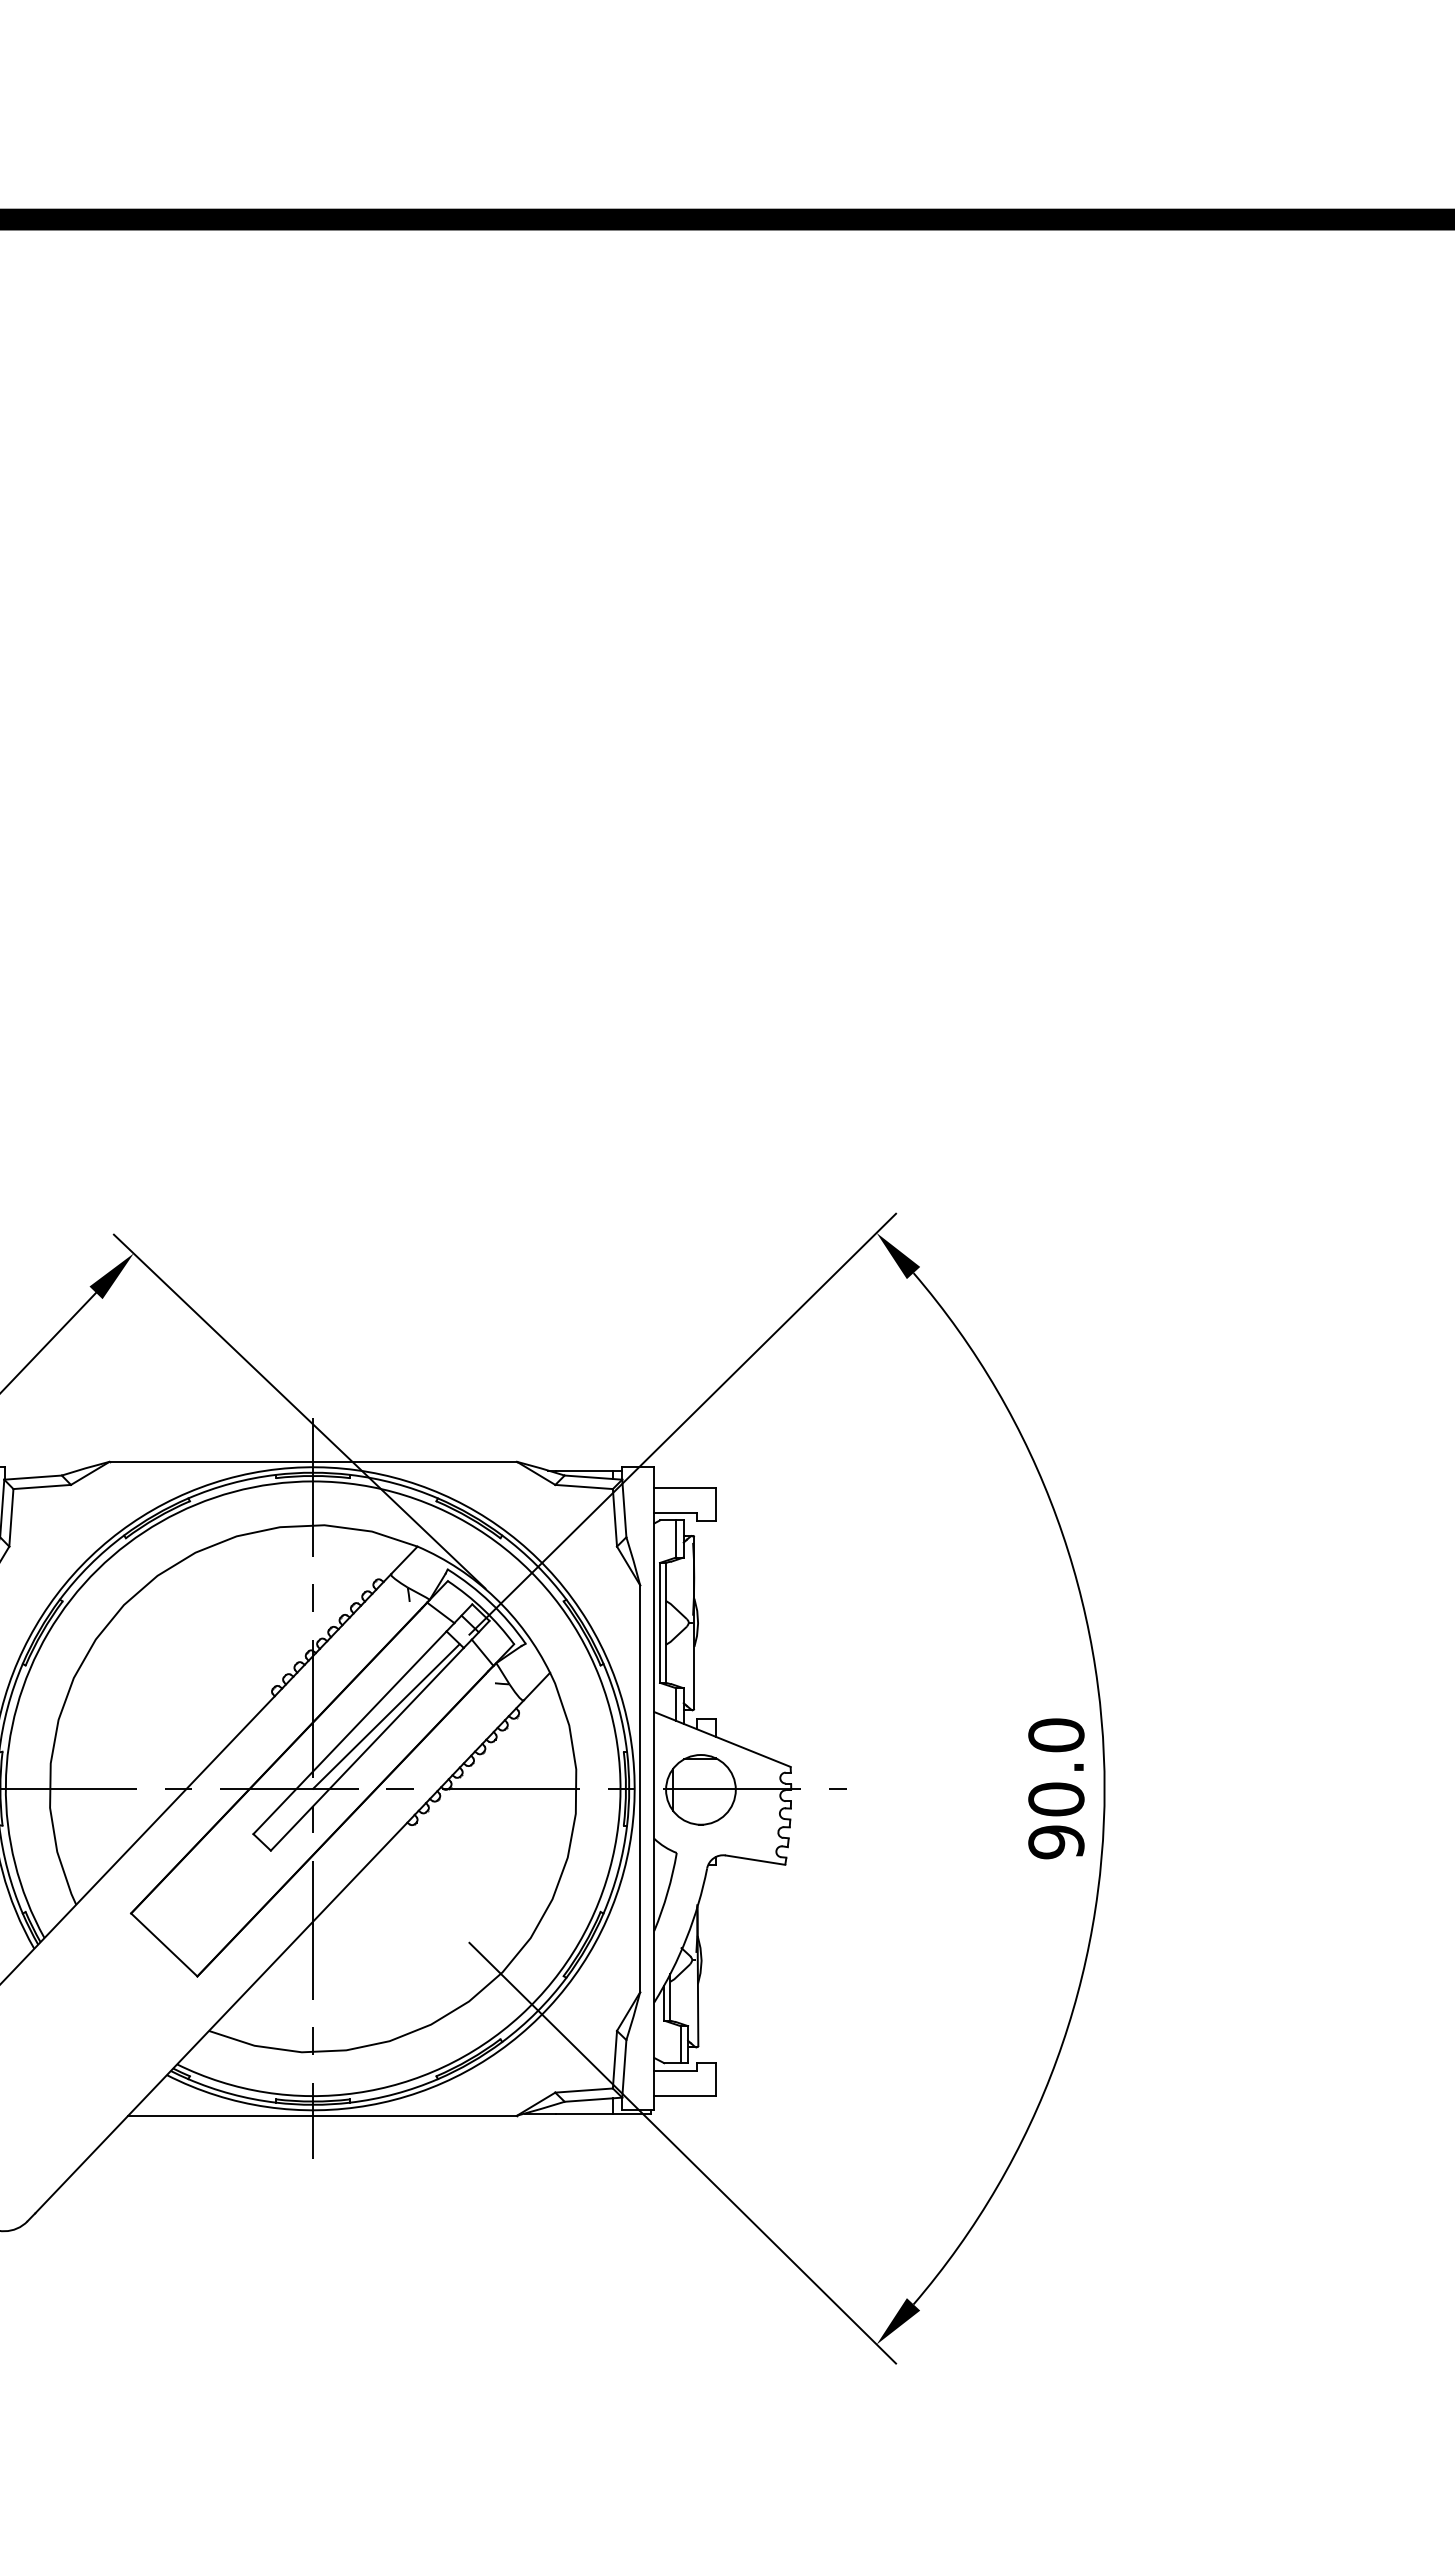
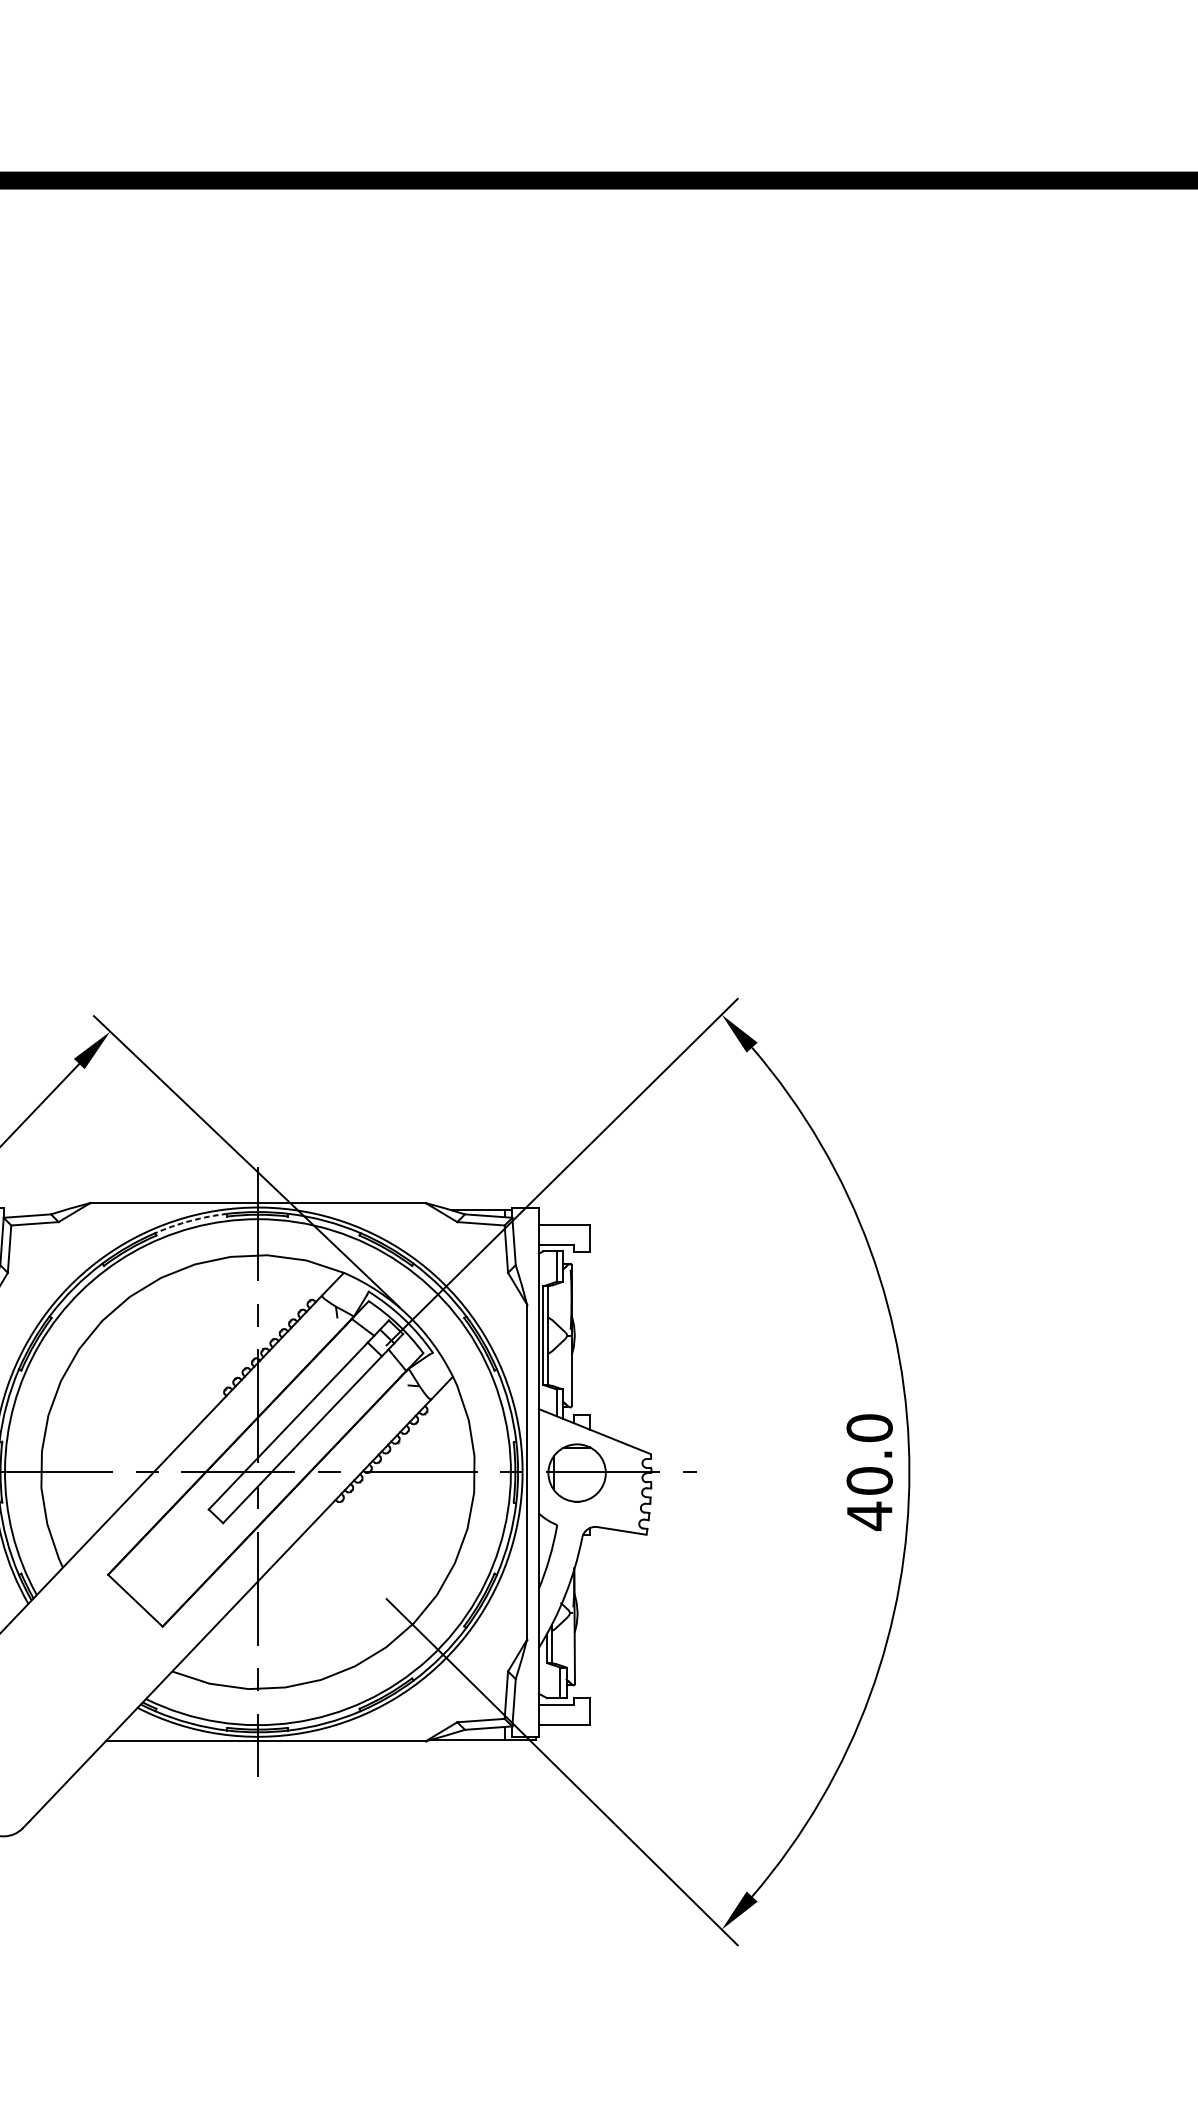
arc: (231, 1483) -> (190, 1220), solid -> dashed
line: (386, 1716) -> (318, 1412), removed
text: (1056, 1842) -> (869, 1516), 90.0 -> 40.0

